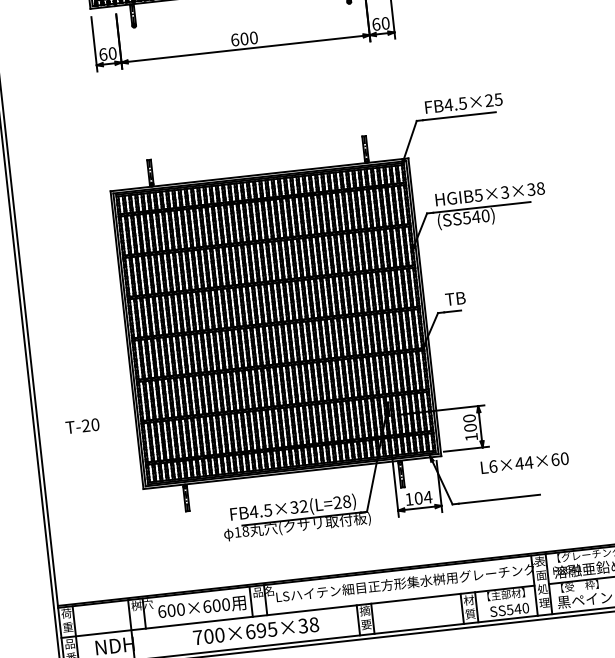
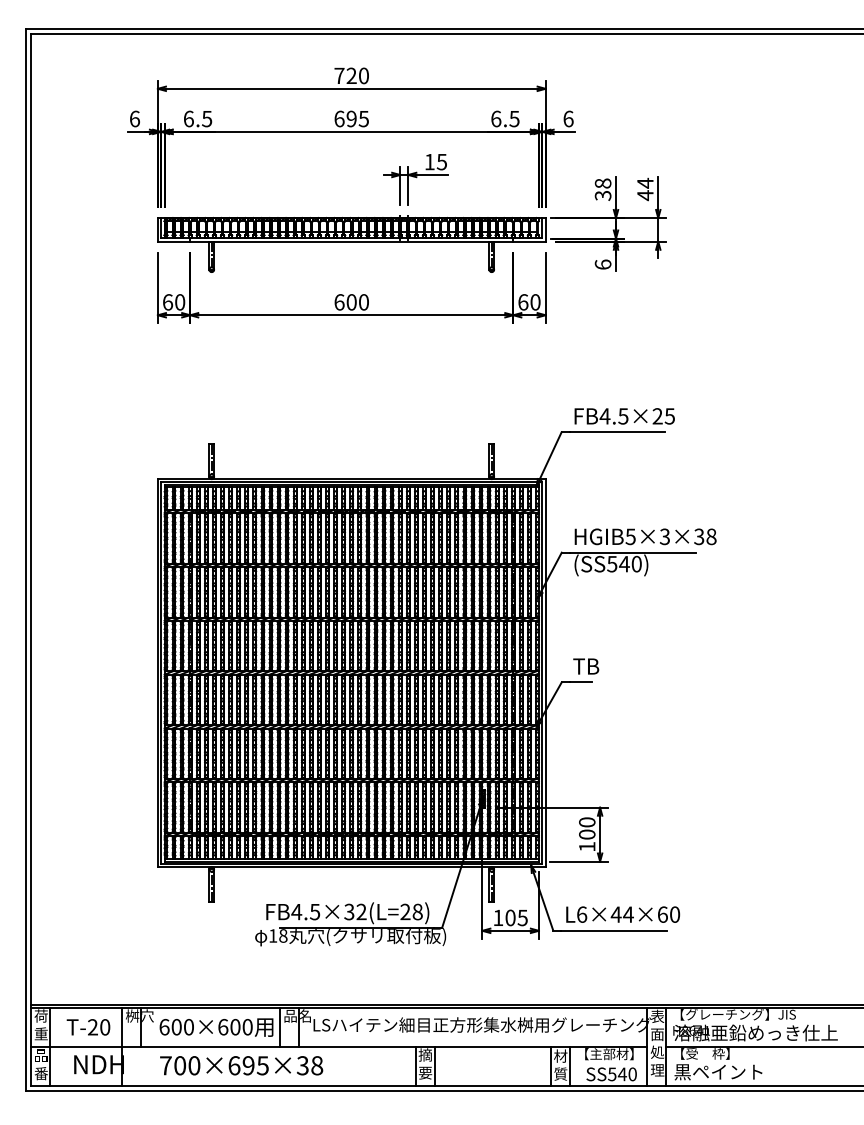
text: (82, 426) -> (88, 1027), moved
text: (525, 462) -> (623, 914), moved
text: (427, 497) -> (522, 917), 104 -> 105
text: (256, 631) -> (241, 1065), moved

